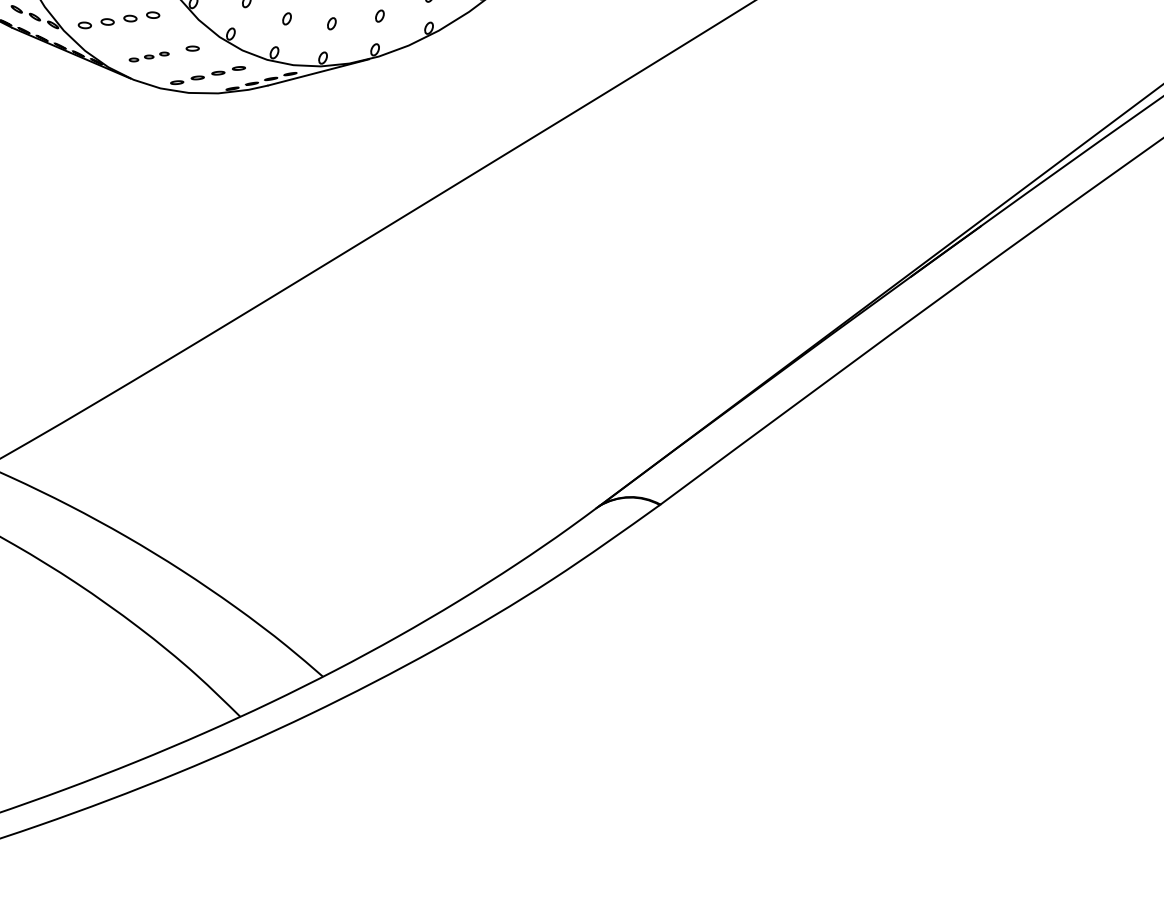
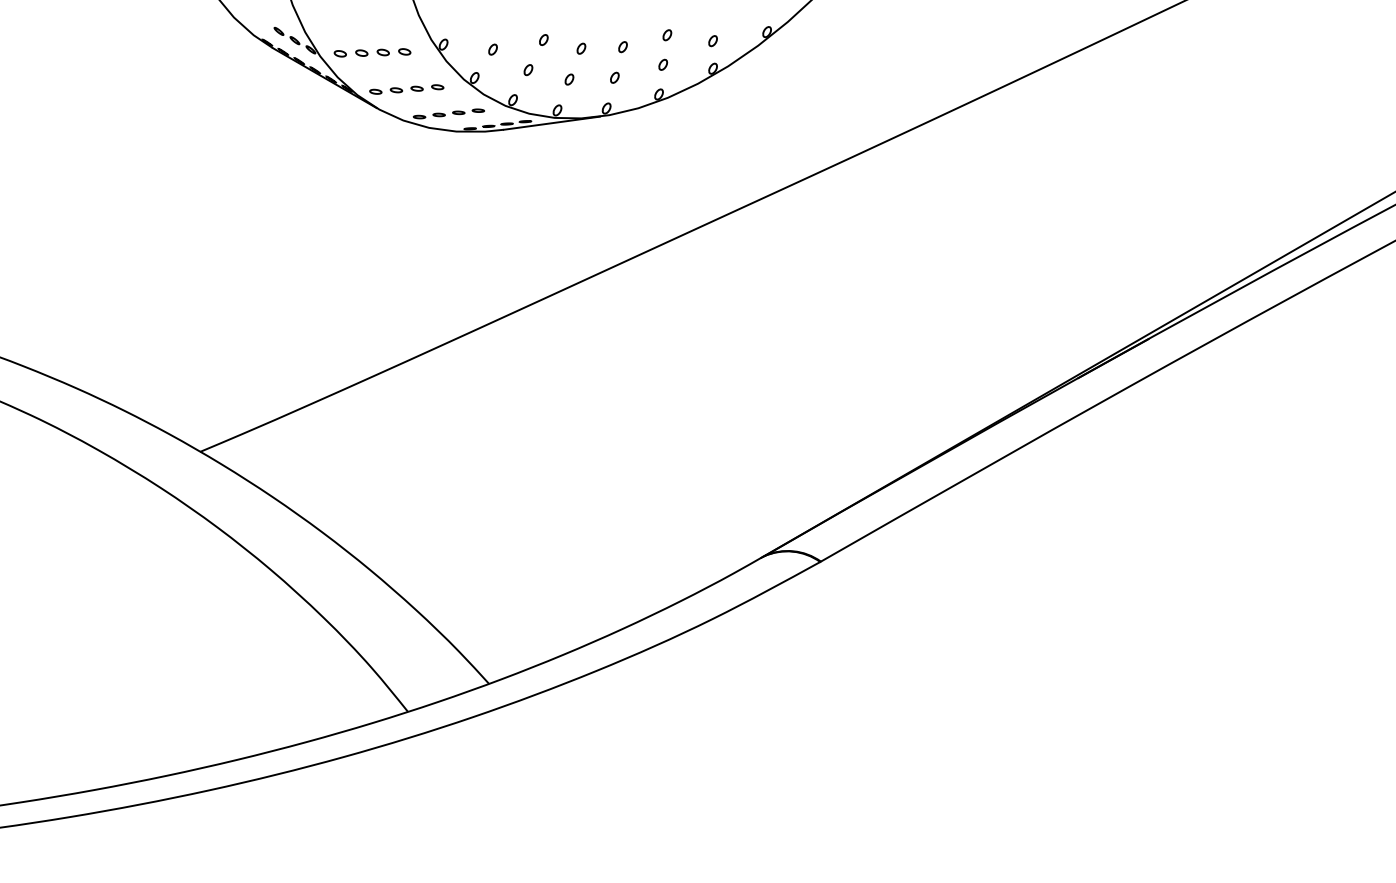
part: (149, 56) -> (396, 89), size x1.43

